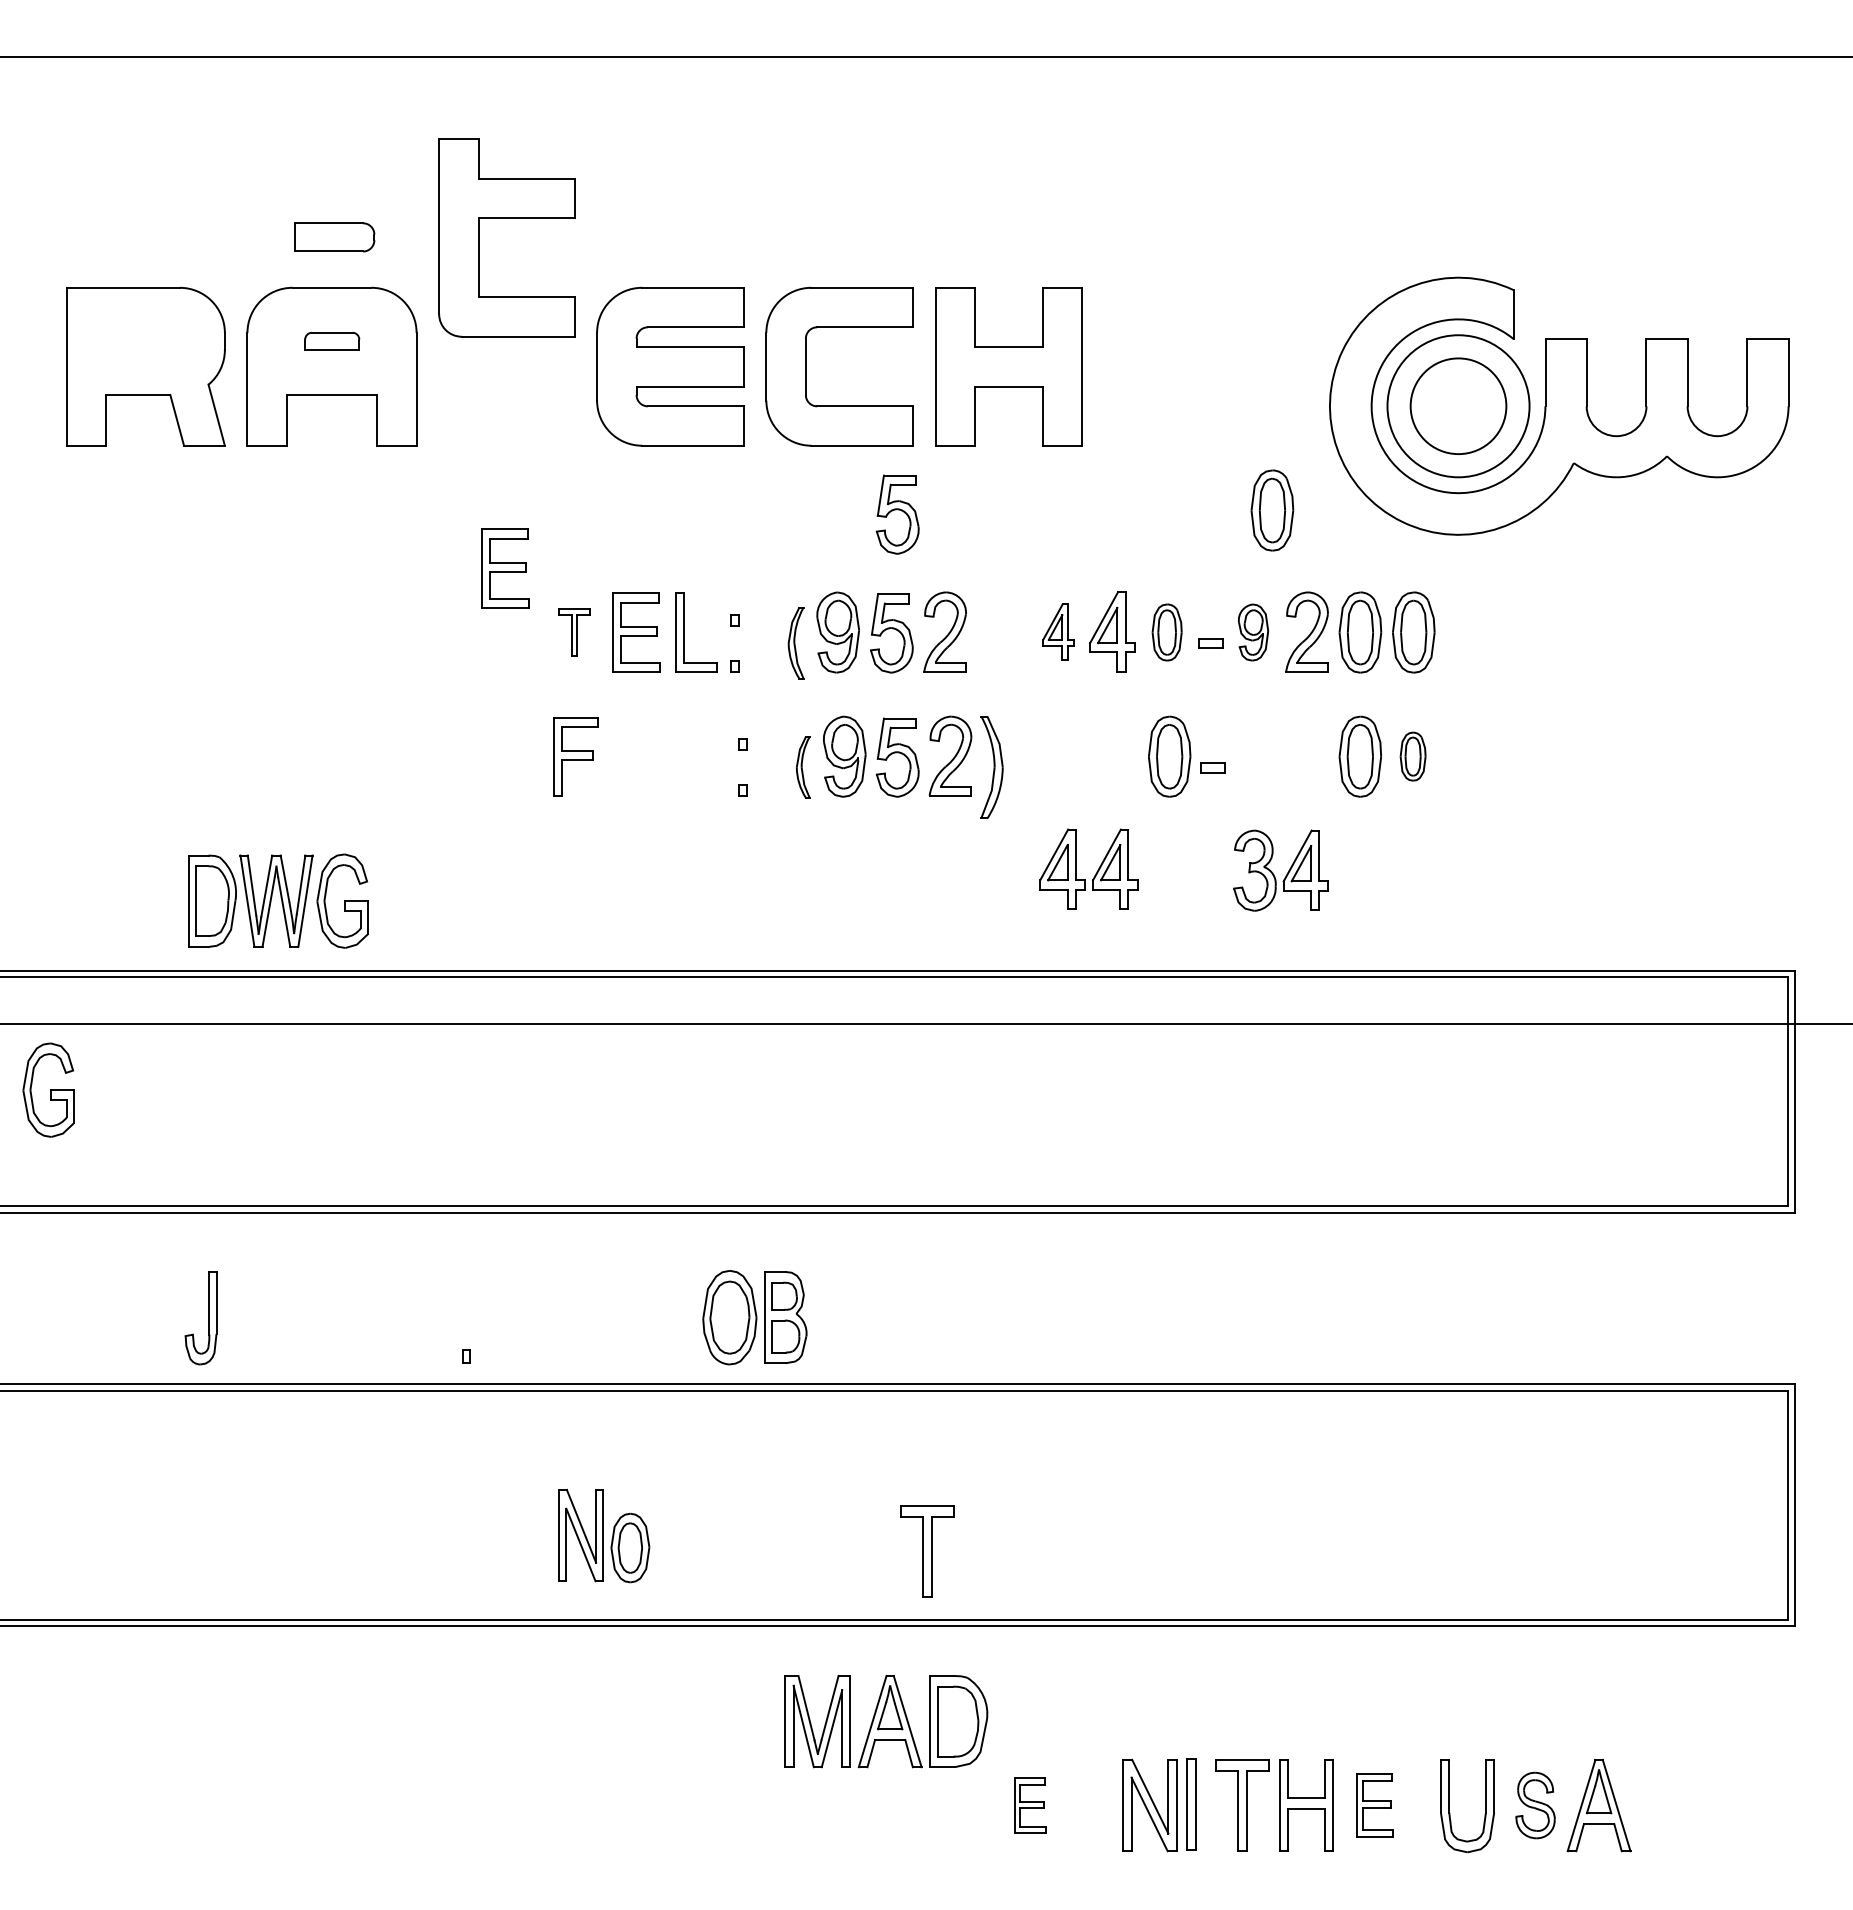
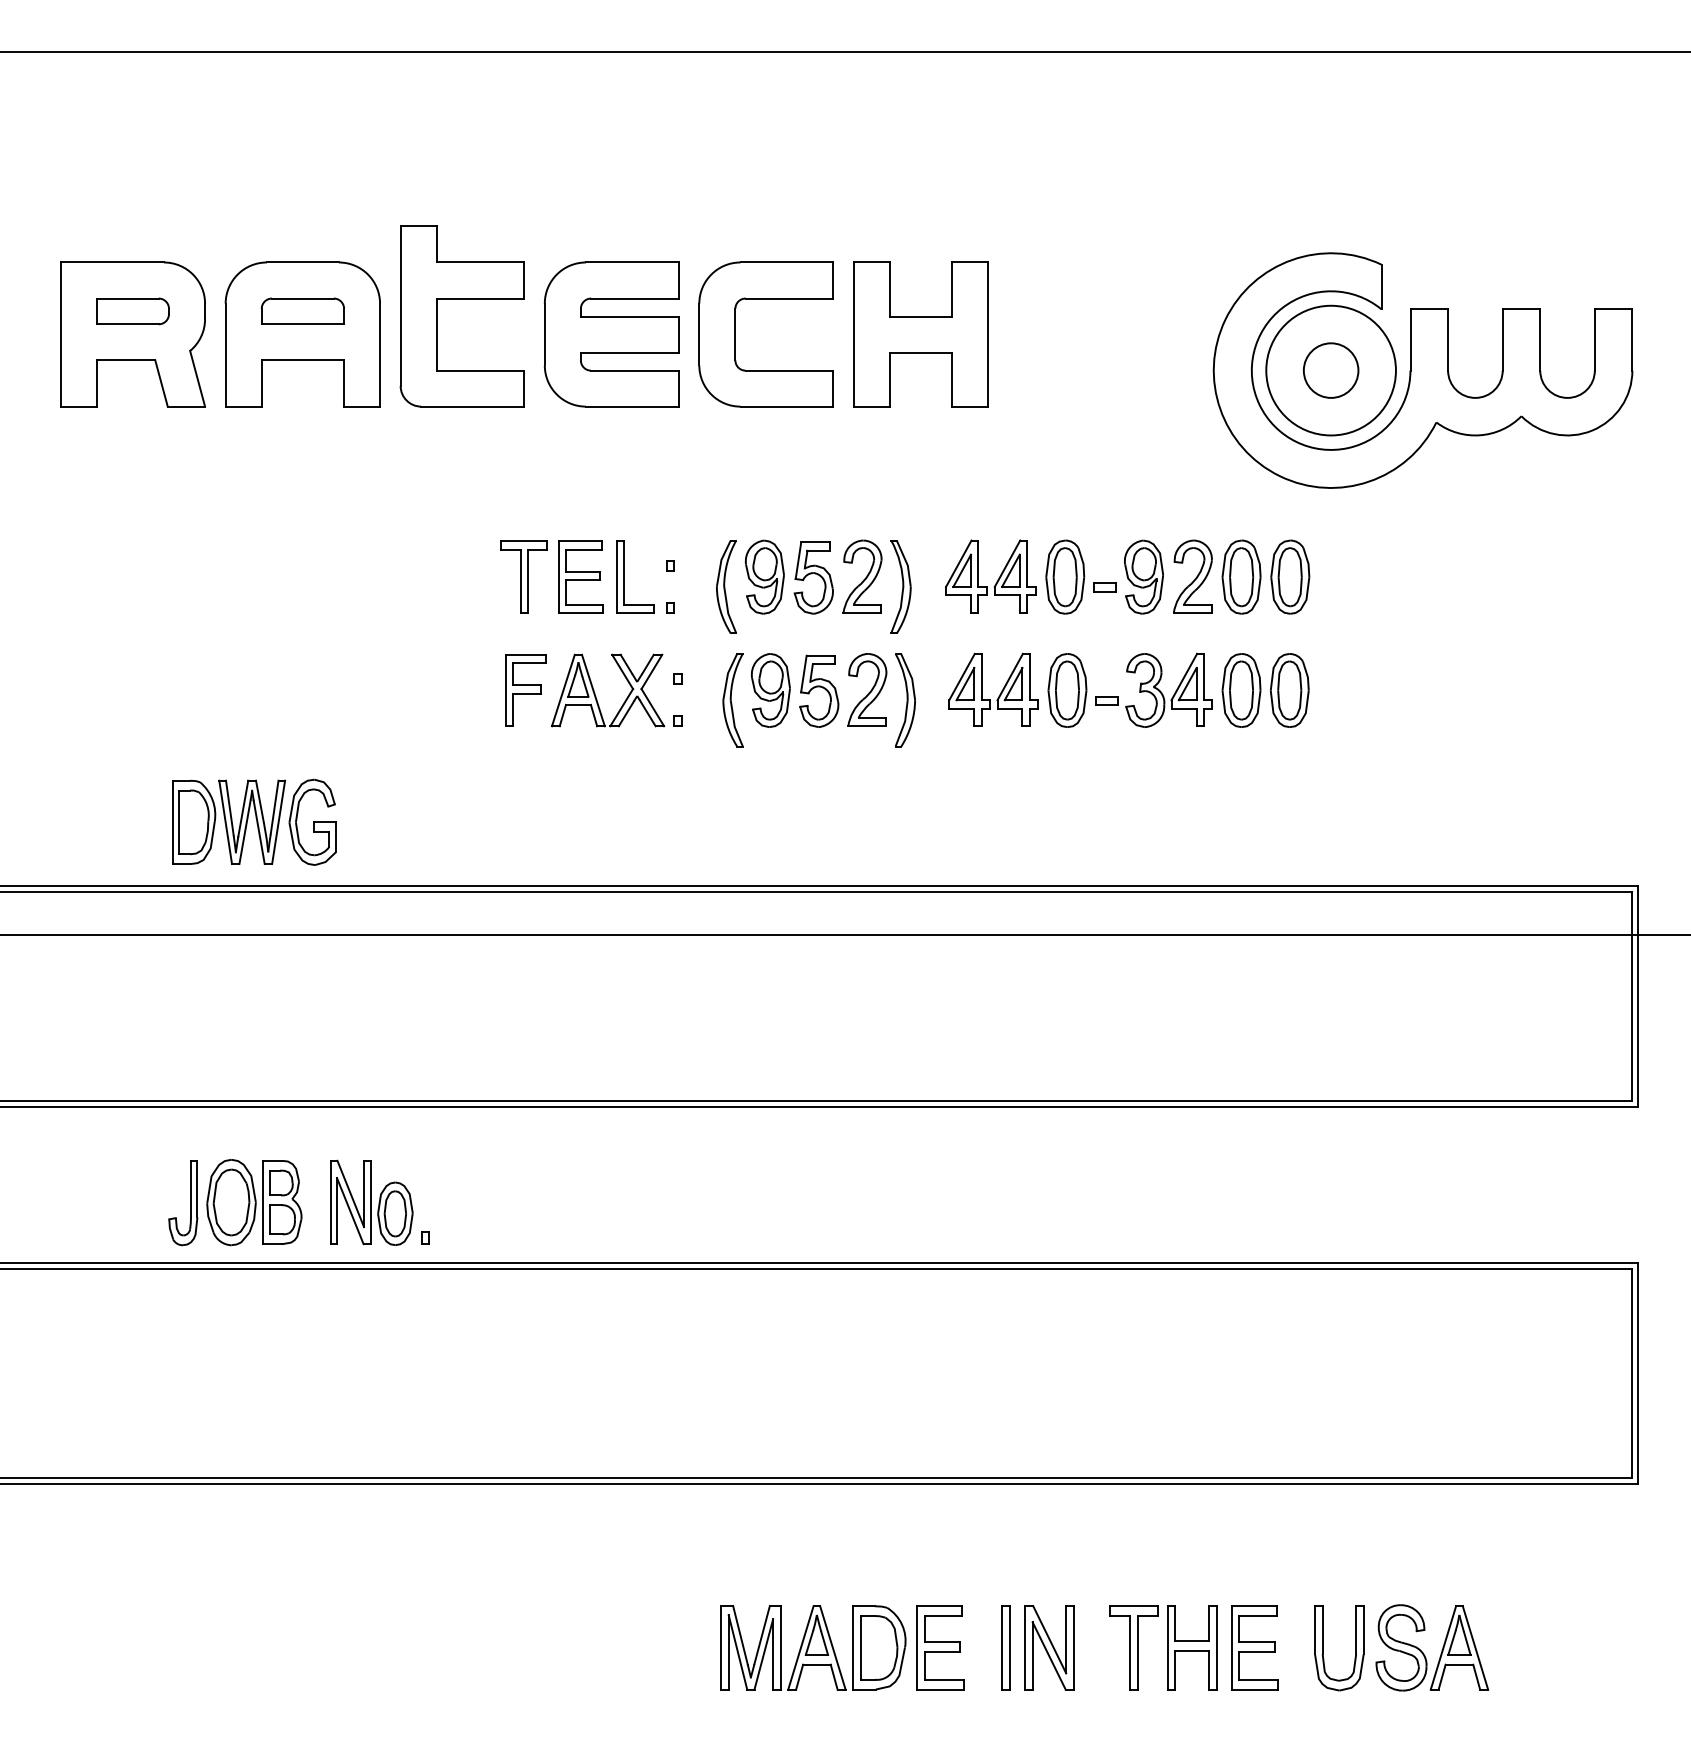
part: (506, 218) -> (462, 298), moved
part: (334, 237) -> (132, 311), moved
part: (332, 340) -> (303, 310), size x1.67
circle: (1458, 406) -> (1331, 370), size x0.62
part: (1272, 510) -> (1161, 465), removed
part: (897, 514) -> (819, 469), removed
part: (505, 568) -> (461, 518), removed
part: (1058, 631) -> (965, 576), size x1.43
part: (574, 632) -> (524, 577), size x1.67
part: (1166, 632) -> (1064, 577), size x1.43
part: (1253, 632) -> (1143, 577), size x1.43
part: (795, 642) -> (725, 586), size x1.43
part: (987, 642) -> (901, 586), added
part: (1412, 756) -> (1289, 690), size x1.67
part: (652, 759) -> (595, 693), added
part: (802, 767) -> (732, 700), size x1.67
part: (1096, 871) -> (1000, 692), moved
part: (1285, 875) -> (1173, 694), moved
part: (48, 1089) -> (44, 994), removed
part: (754, 1317) -> (254, 1202), moved
part: (604, 1536) -> (371, 1203), moved
part: (927, 1551) -> (846, 1415), removed
part: (886, 1721) -> (813, 1647), moved
part: (1191, 1804) -> (1006, 1647), moved
part: (1030, 1805) -> (940, 1647), size x1.67
part: (1375, 1805) -> (1255, 1647), size x1.43
part: (1535, 1805) -> (1401, 1647), size x1.43

